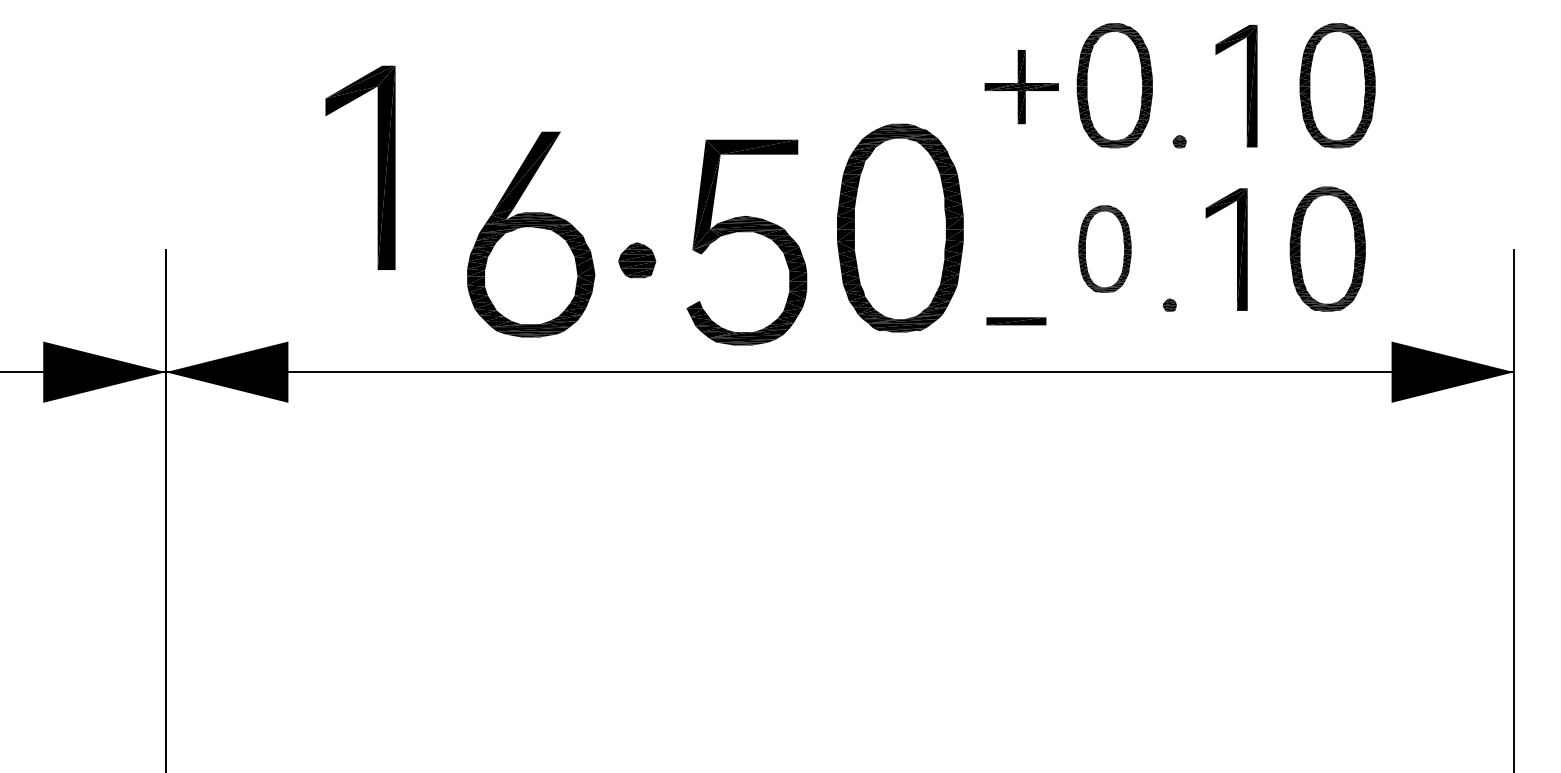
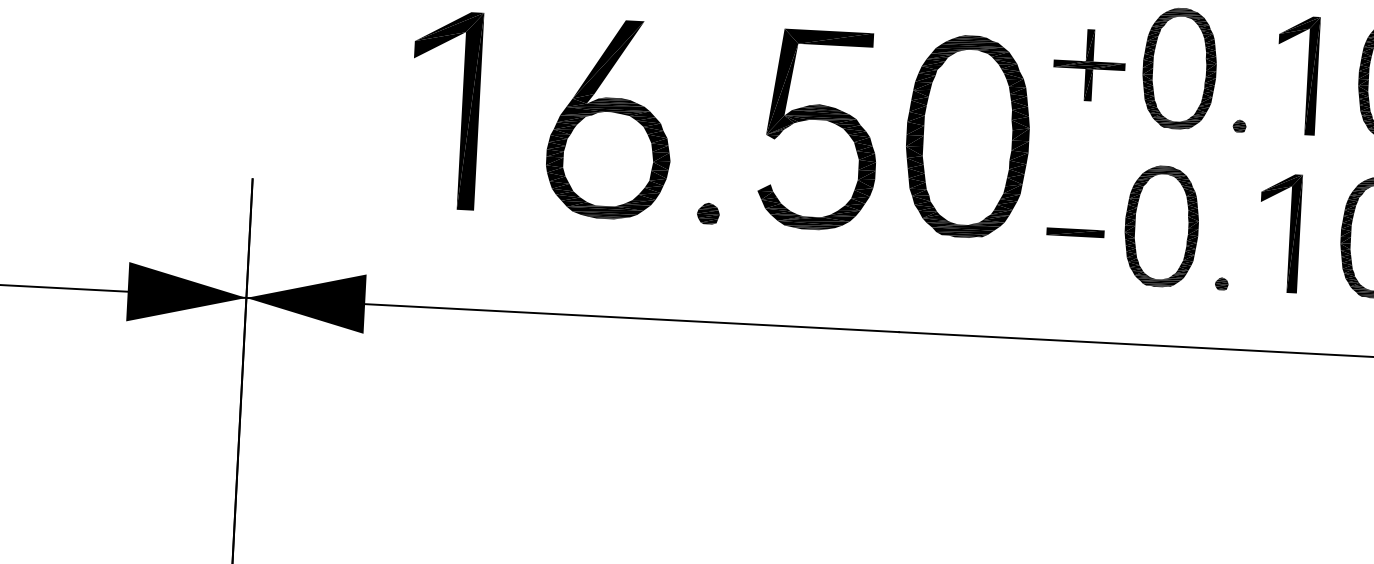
part: (900, 227) -> (968, 136), moved
part: (746, 232) -> (819, 120), moved
part: (531, 234) -> (610, 119), moved
part: (1104, 248) -> (1161, 225), size x1.43
part: (636, 260) -> (707, 213), size x0.62
part: (1016, 321) -> (1075, 232), moved

